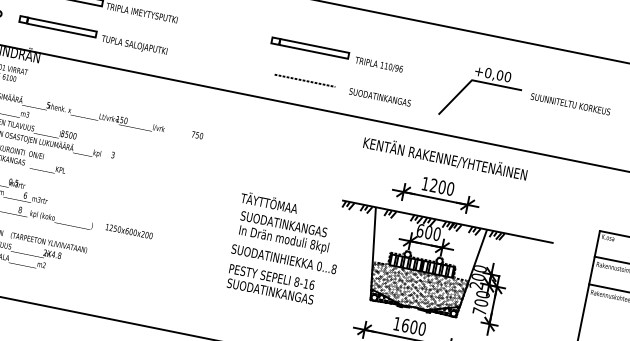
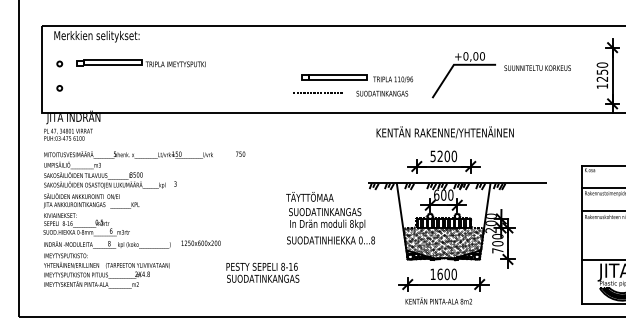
part: (92, 35) -> (139, 90), removed
part: (337, 55) -> (357, 78), moved
text: (424, 183) -> (432, 156), 1200 -> 5200
text: (271, 283) -> (262, 272), moved

